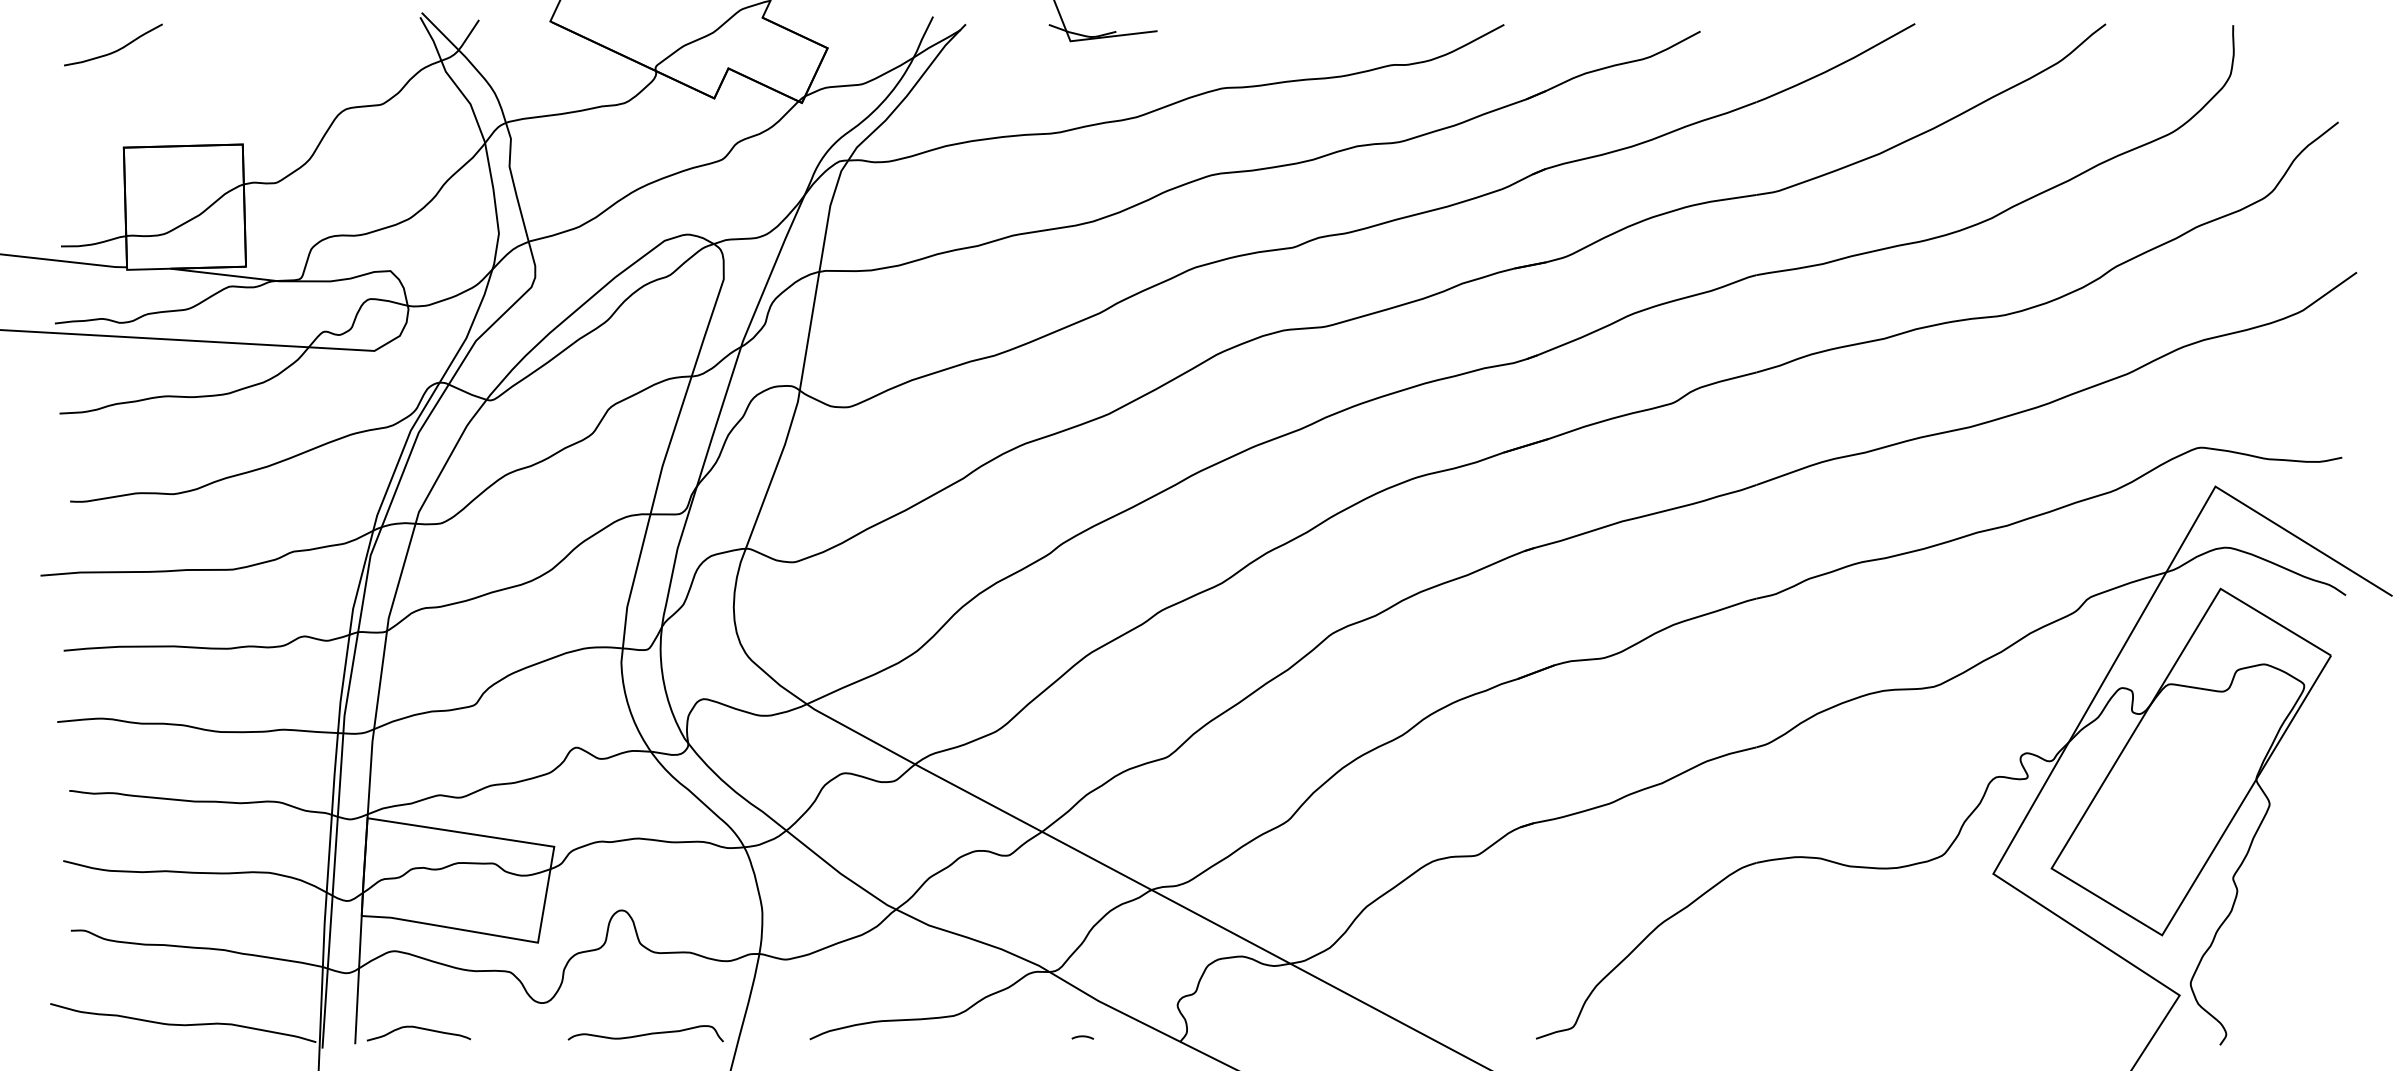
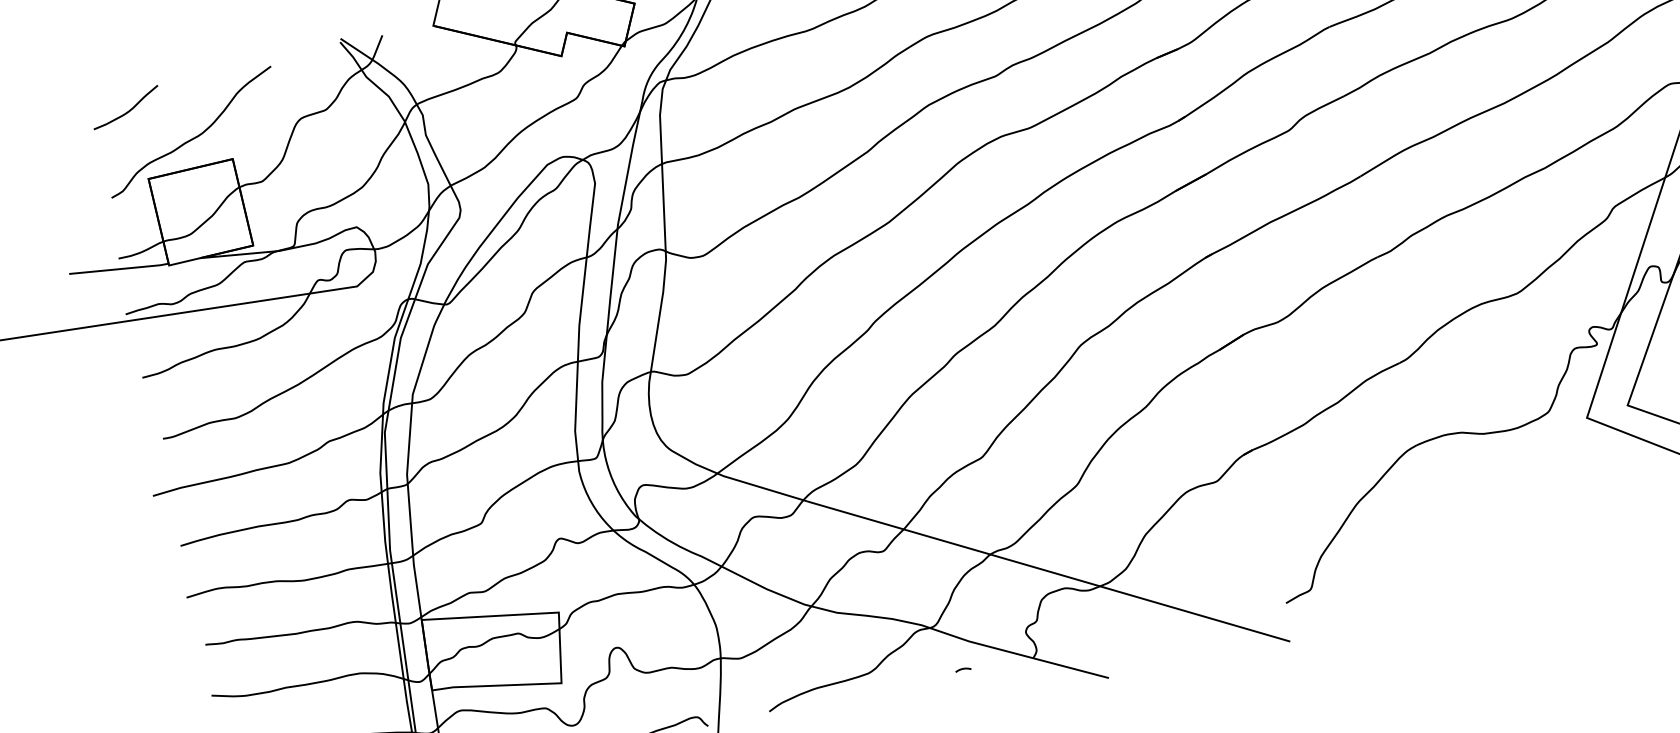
curve: (196, 104) -> (193, 137), added

